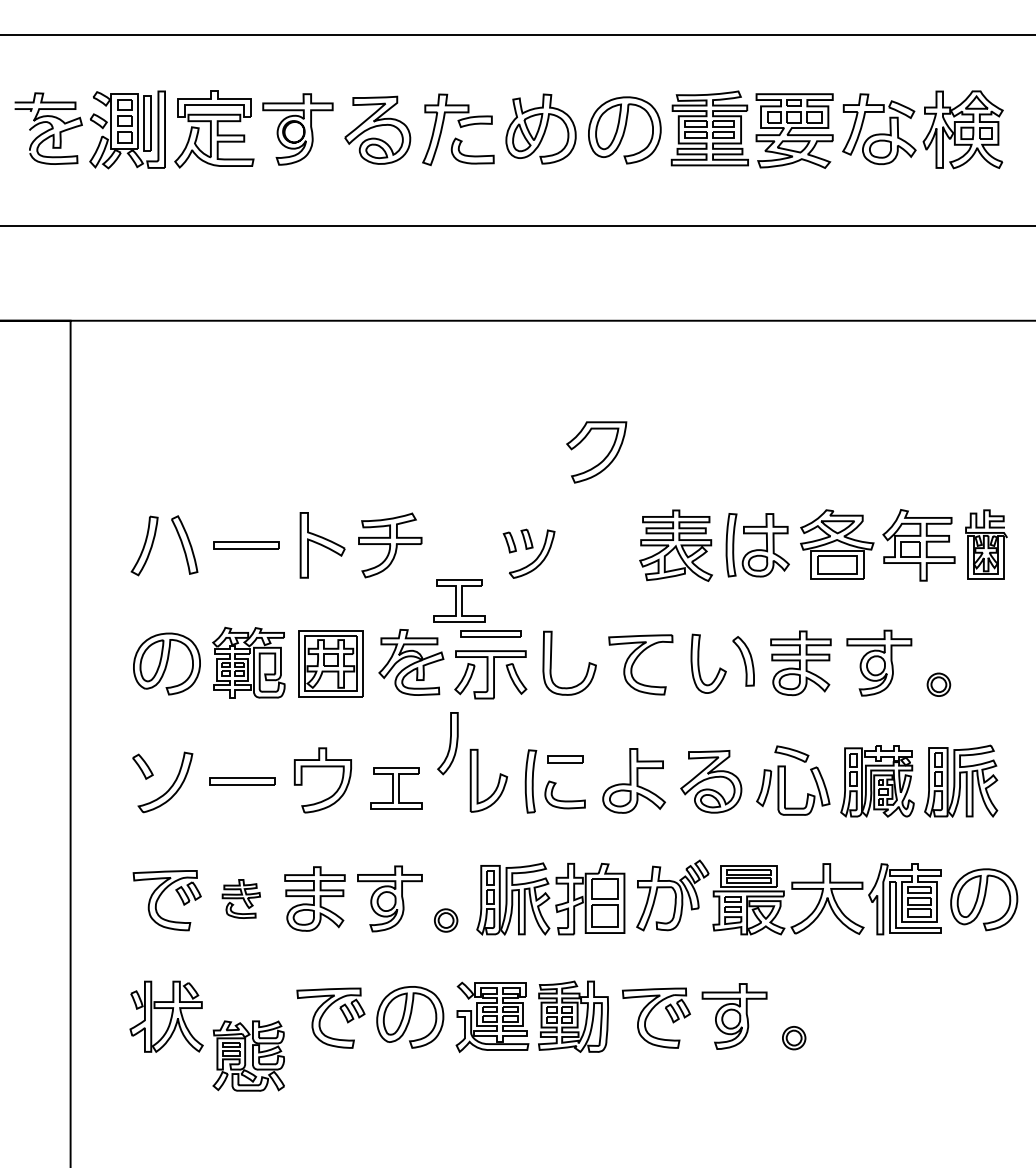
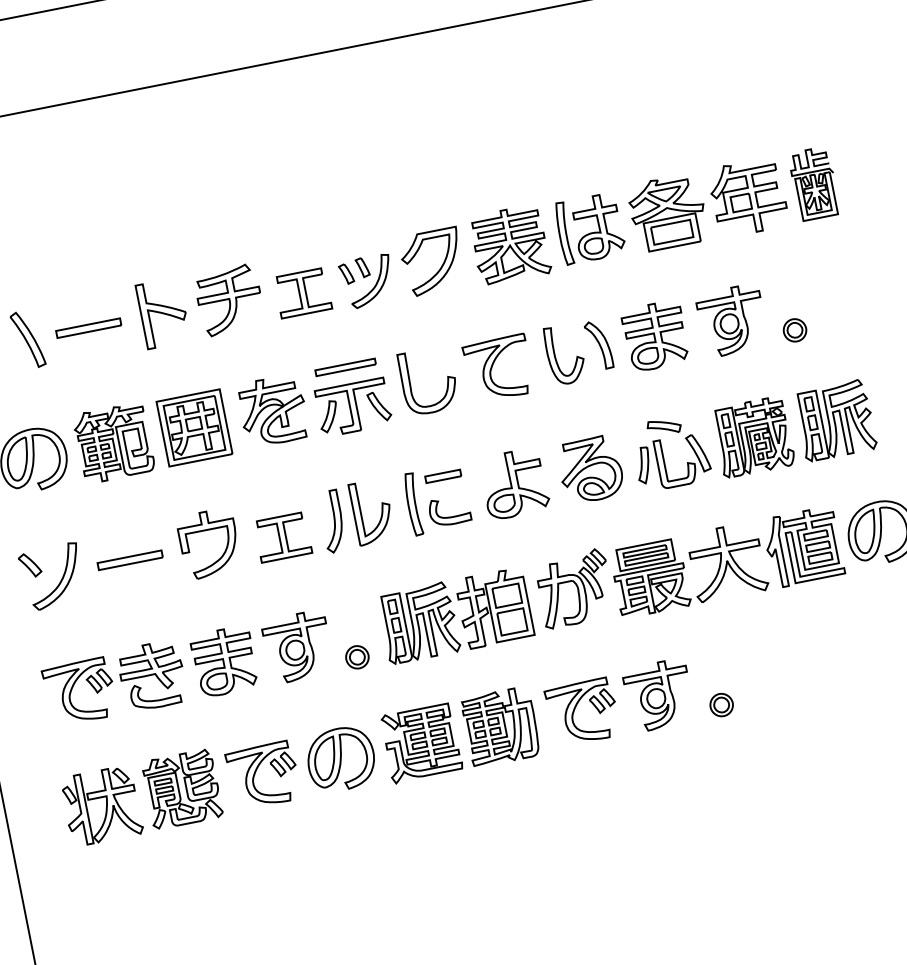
part: (604, 457) -> (441, 265), moved
part: (459, 600) -> (302, 292), moved
part: (447, 743) -> (331, 521), moved
part: (241, 898) -> (152, 675), size x1.67
part: (248, 1055) -> (181, 788), moved

